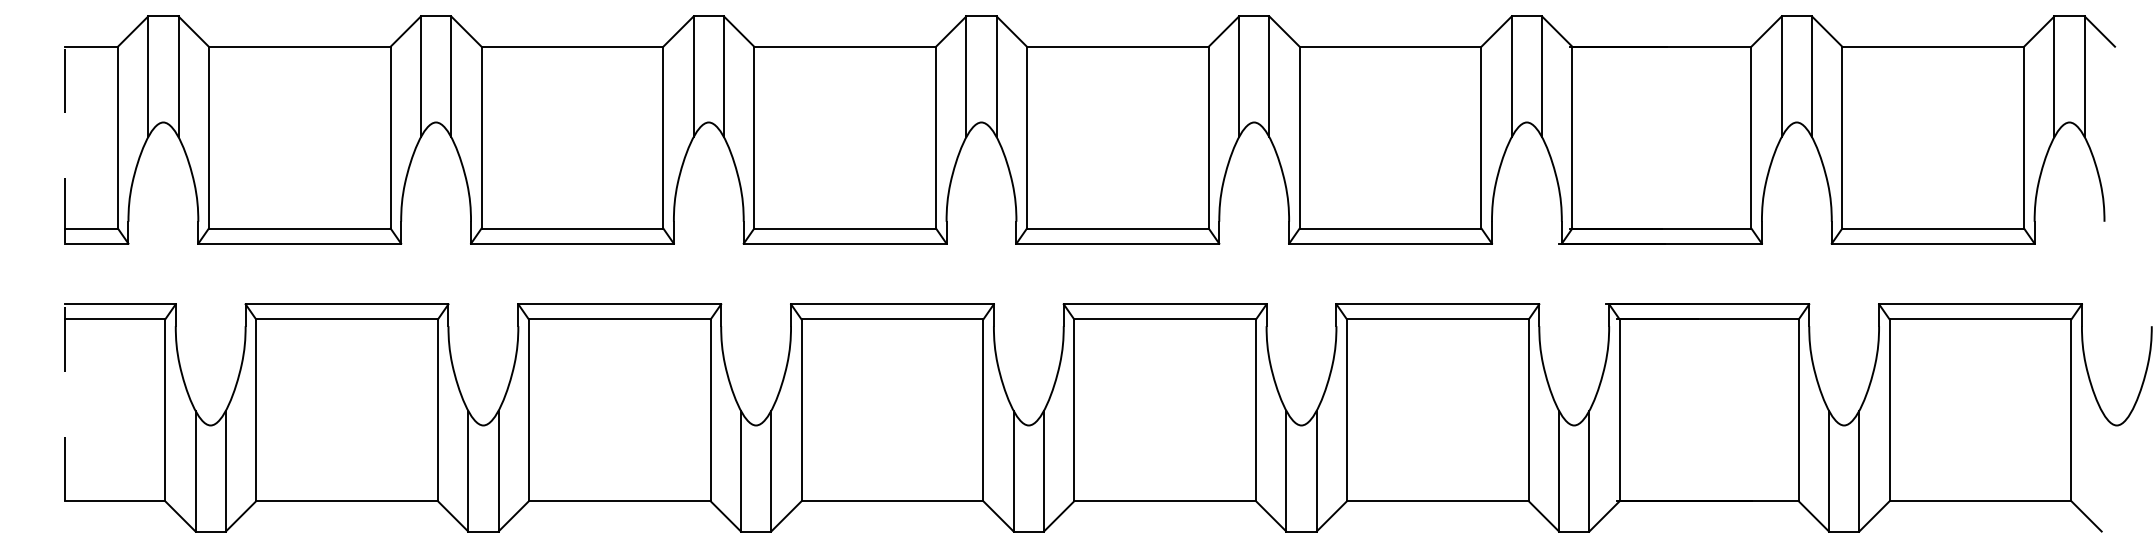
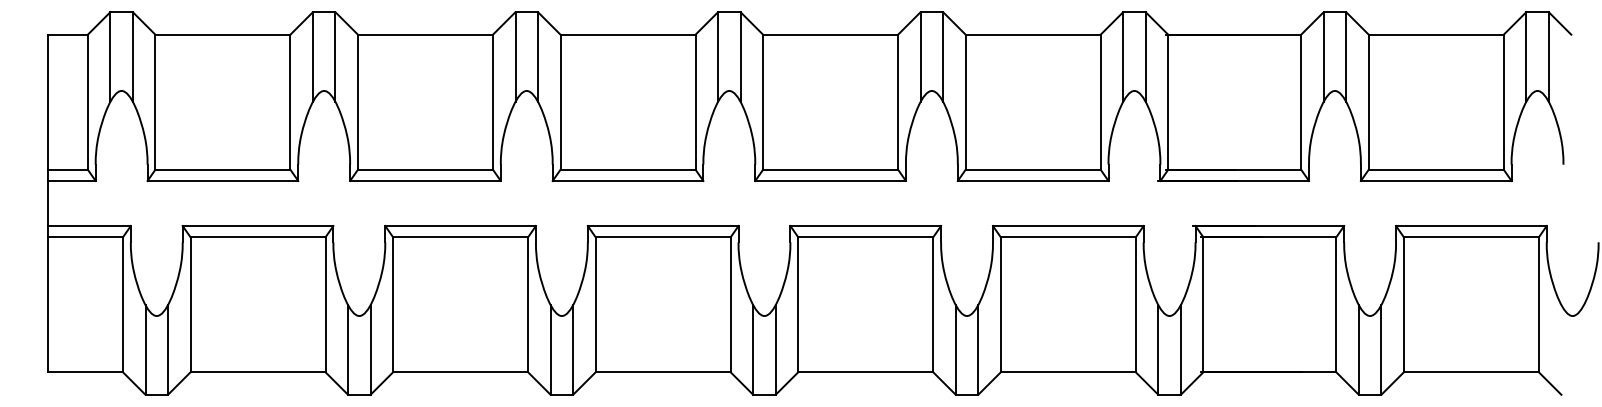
line: (64, 273) -> (48, 203), dashed -> solid

